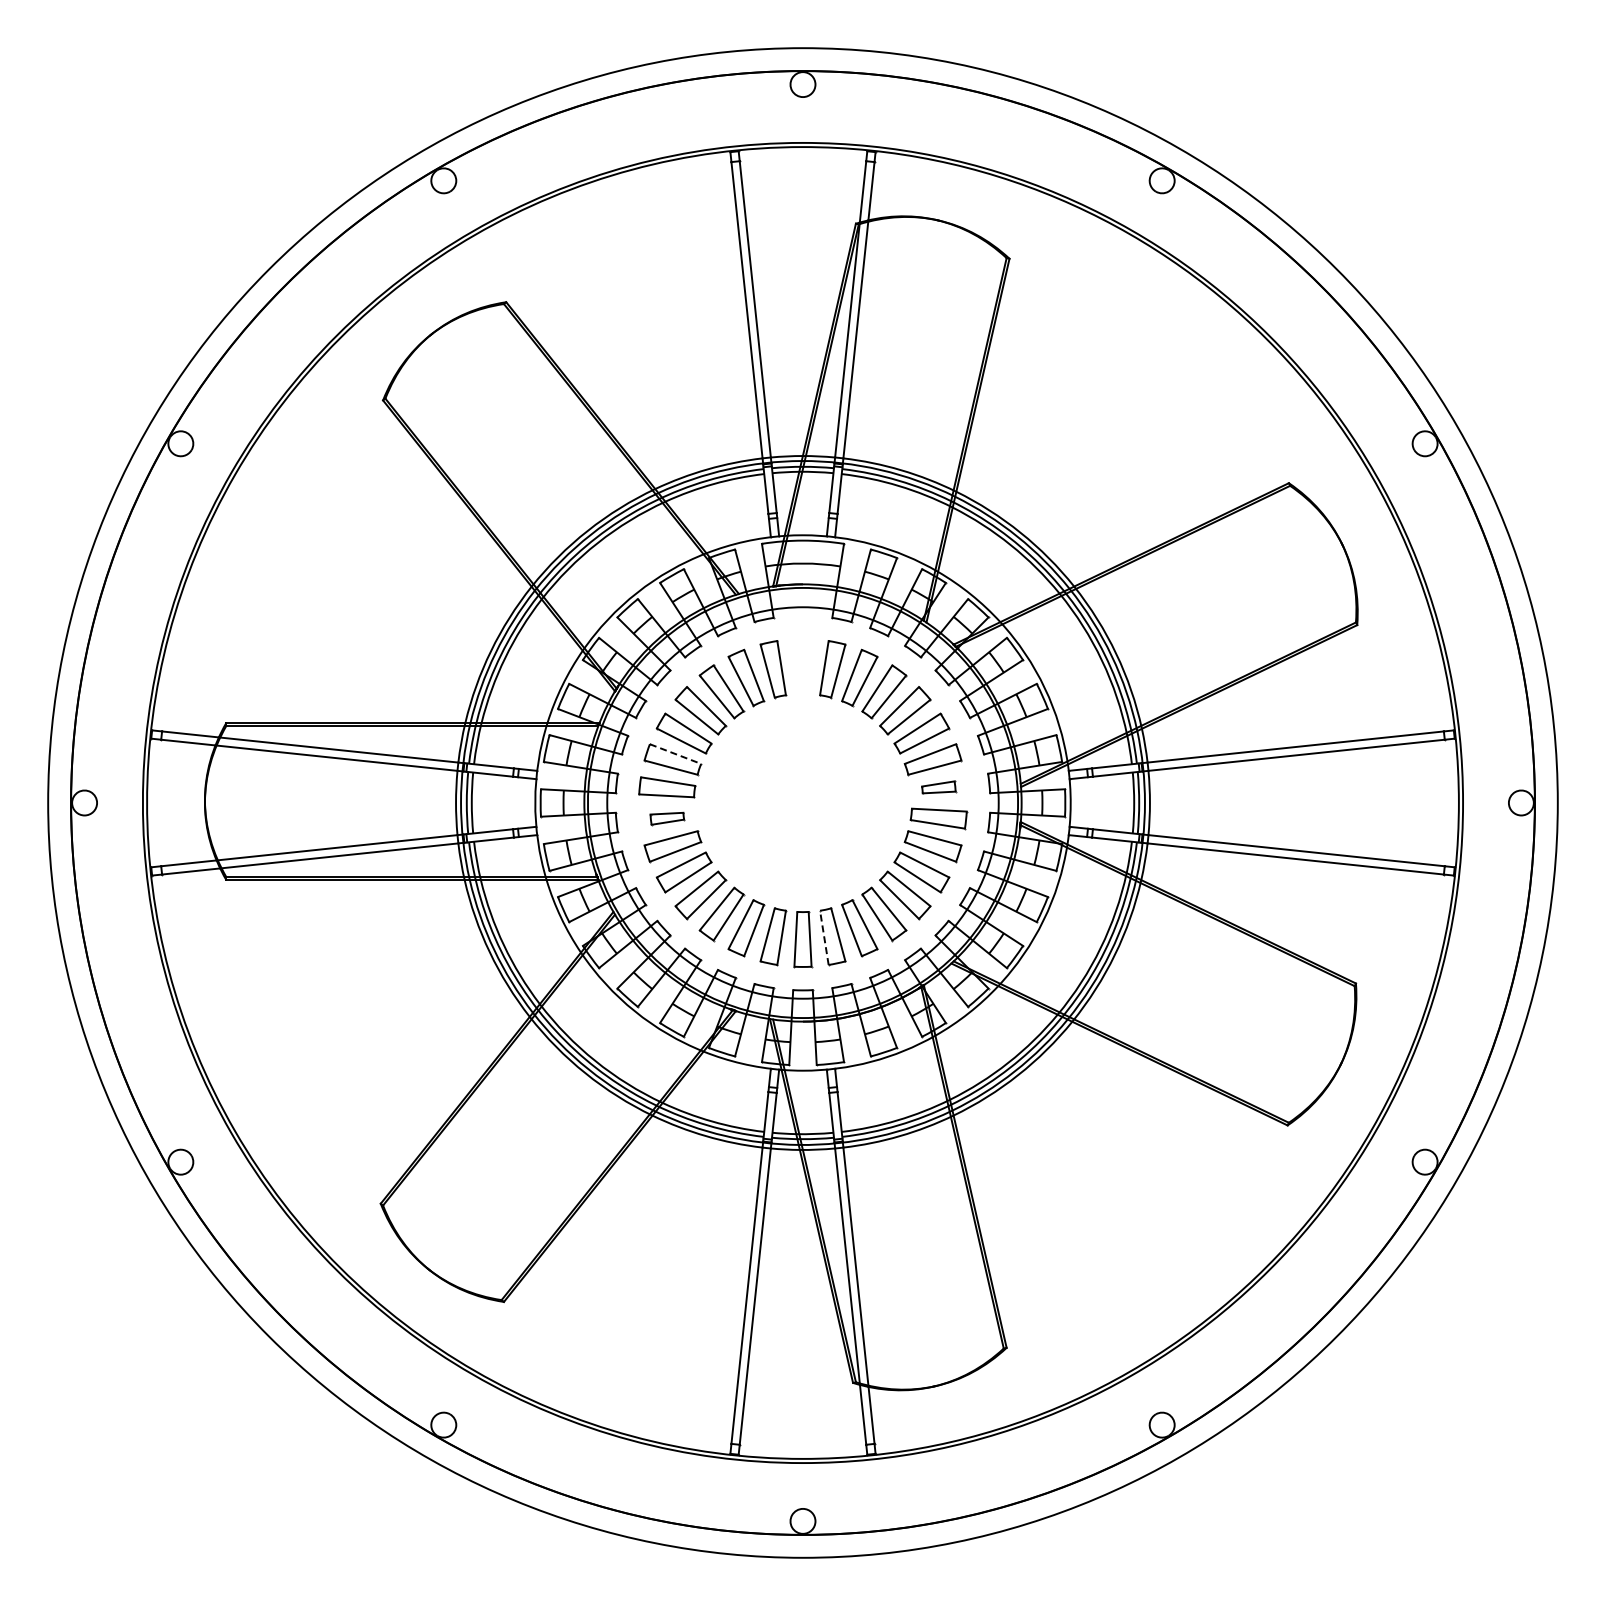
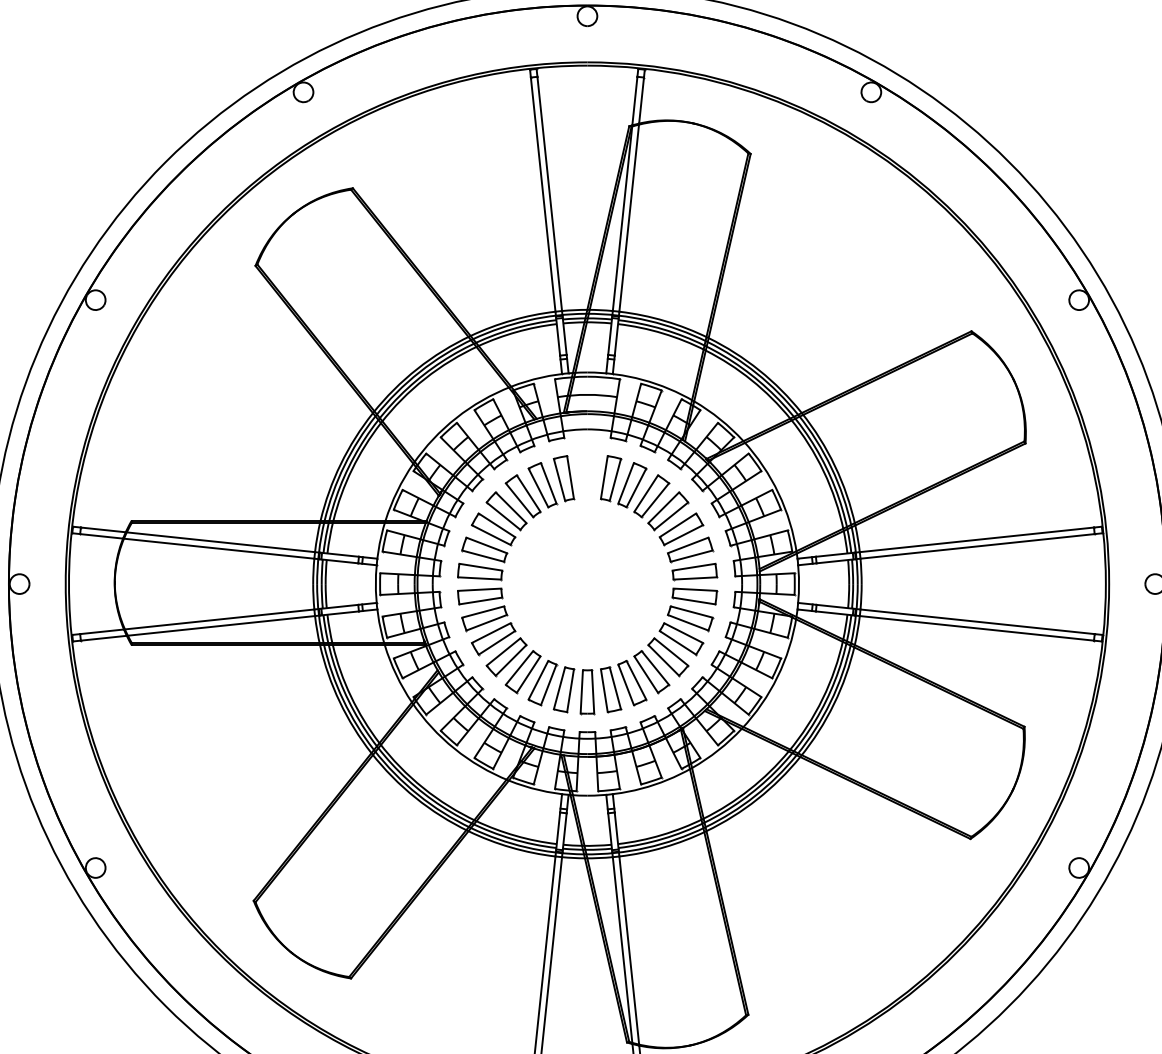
line: (675, 754) -> (486, 545), dashed -> solid
part: (938, 787) -> (694, 571), size x1.67
part: (667, 818) -> (480, 596), size x1.67
line: (824, 937) -> (604, 690), dashed -> solid

